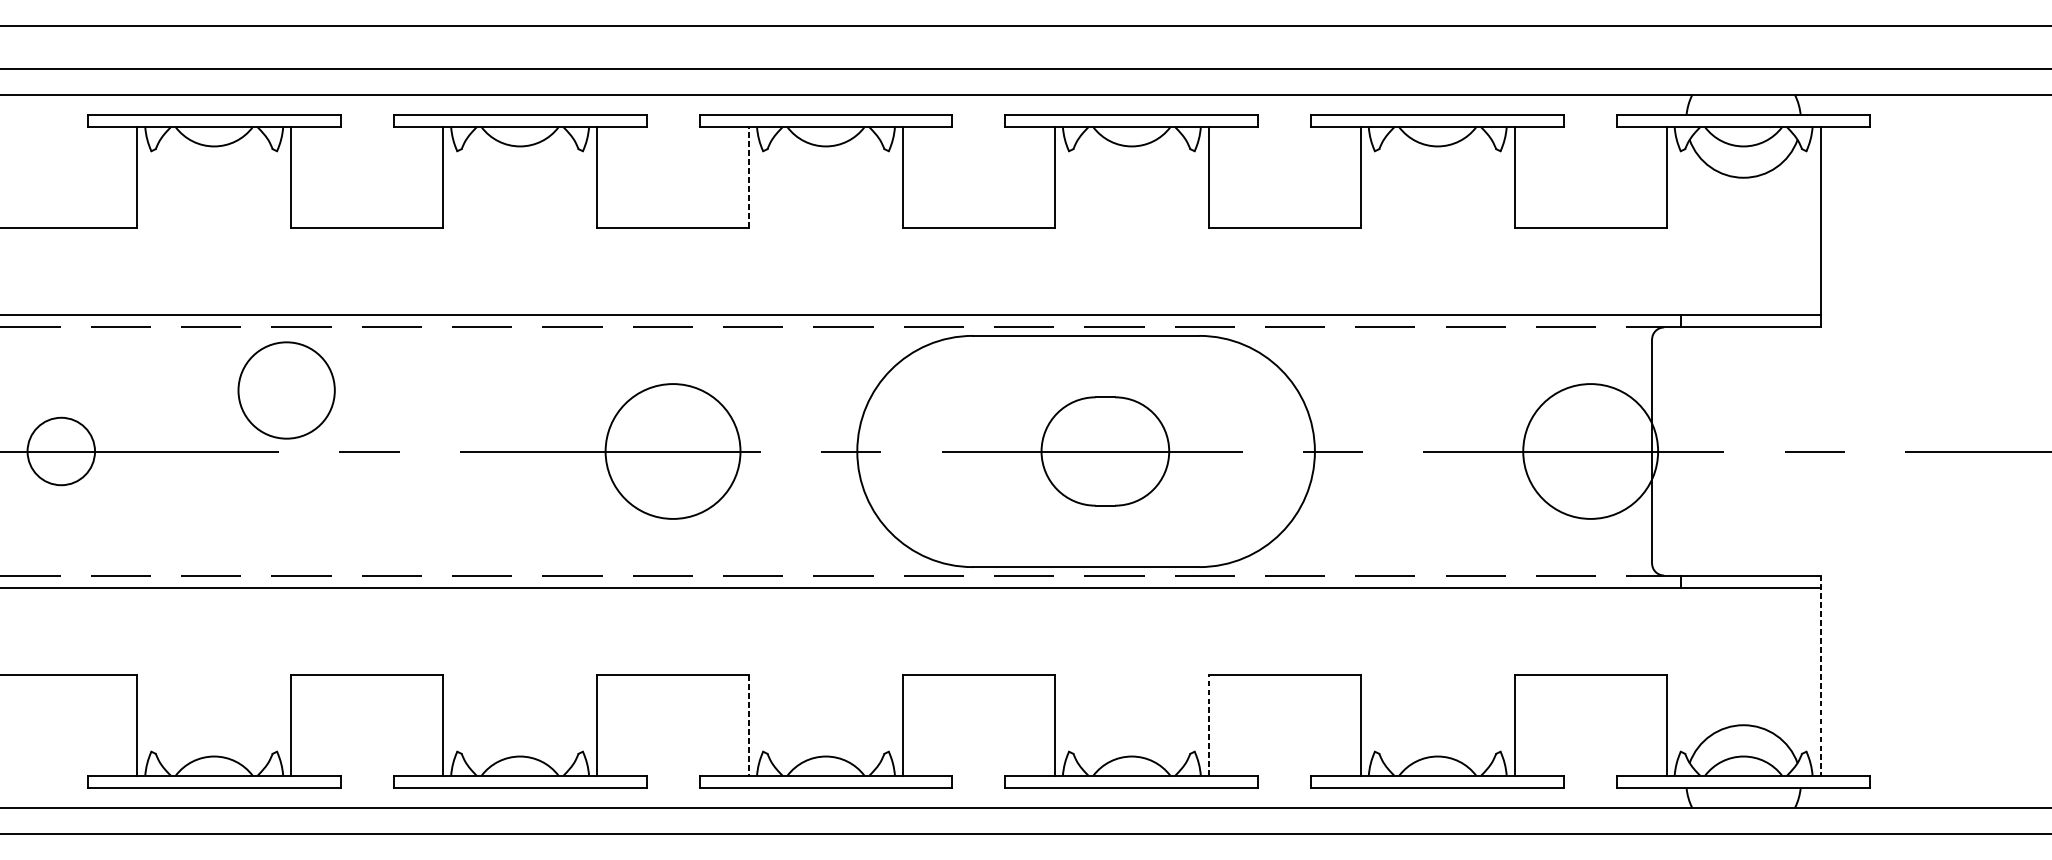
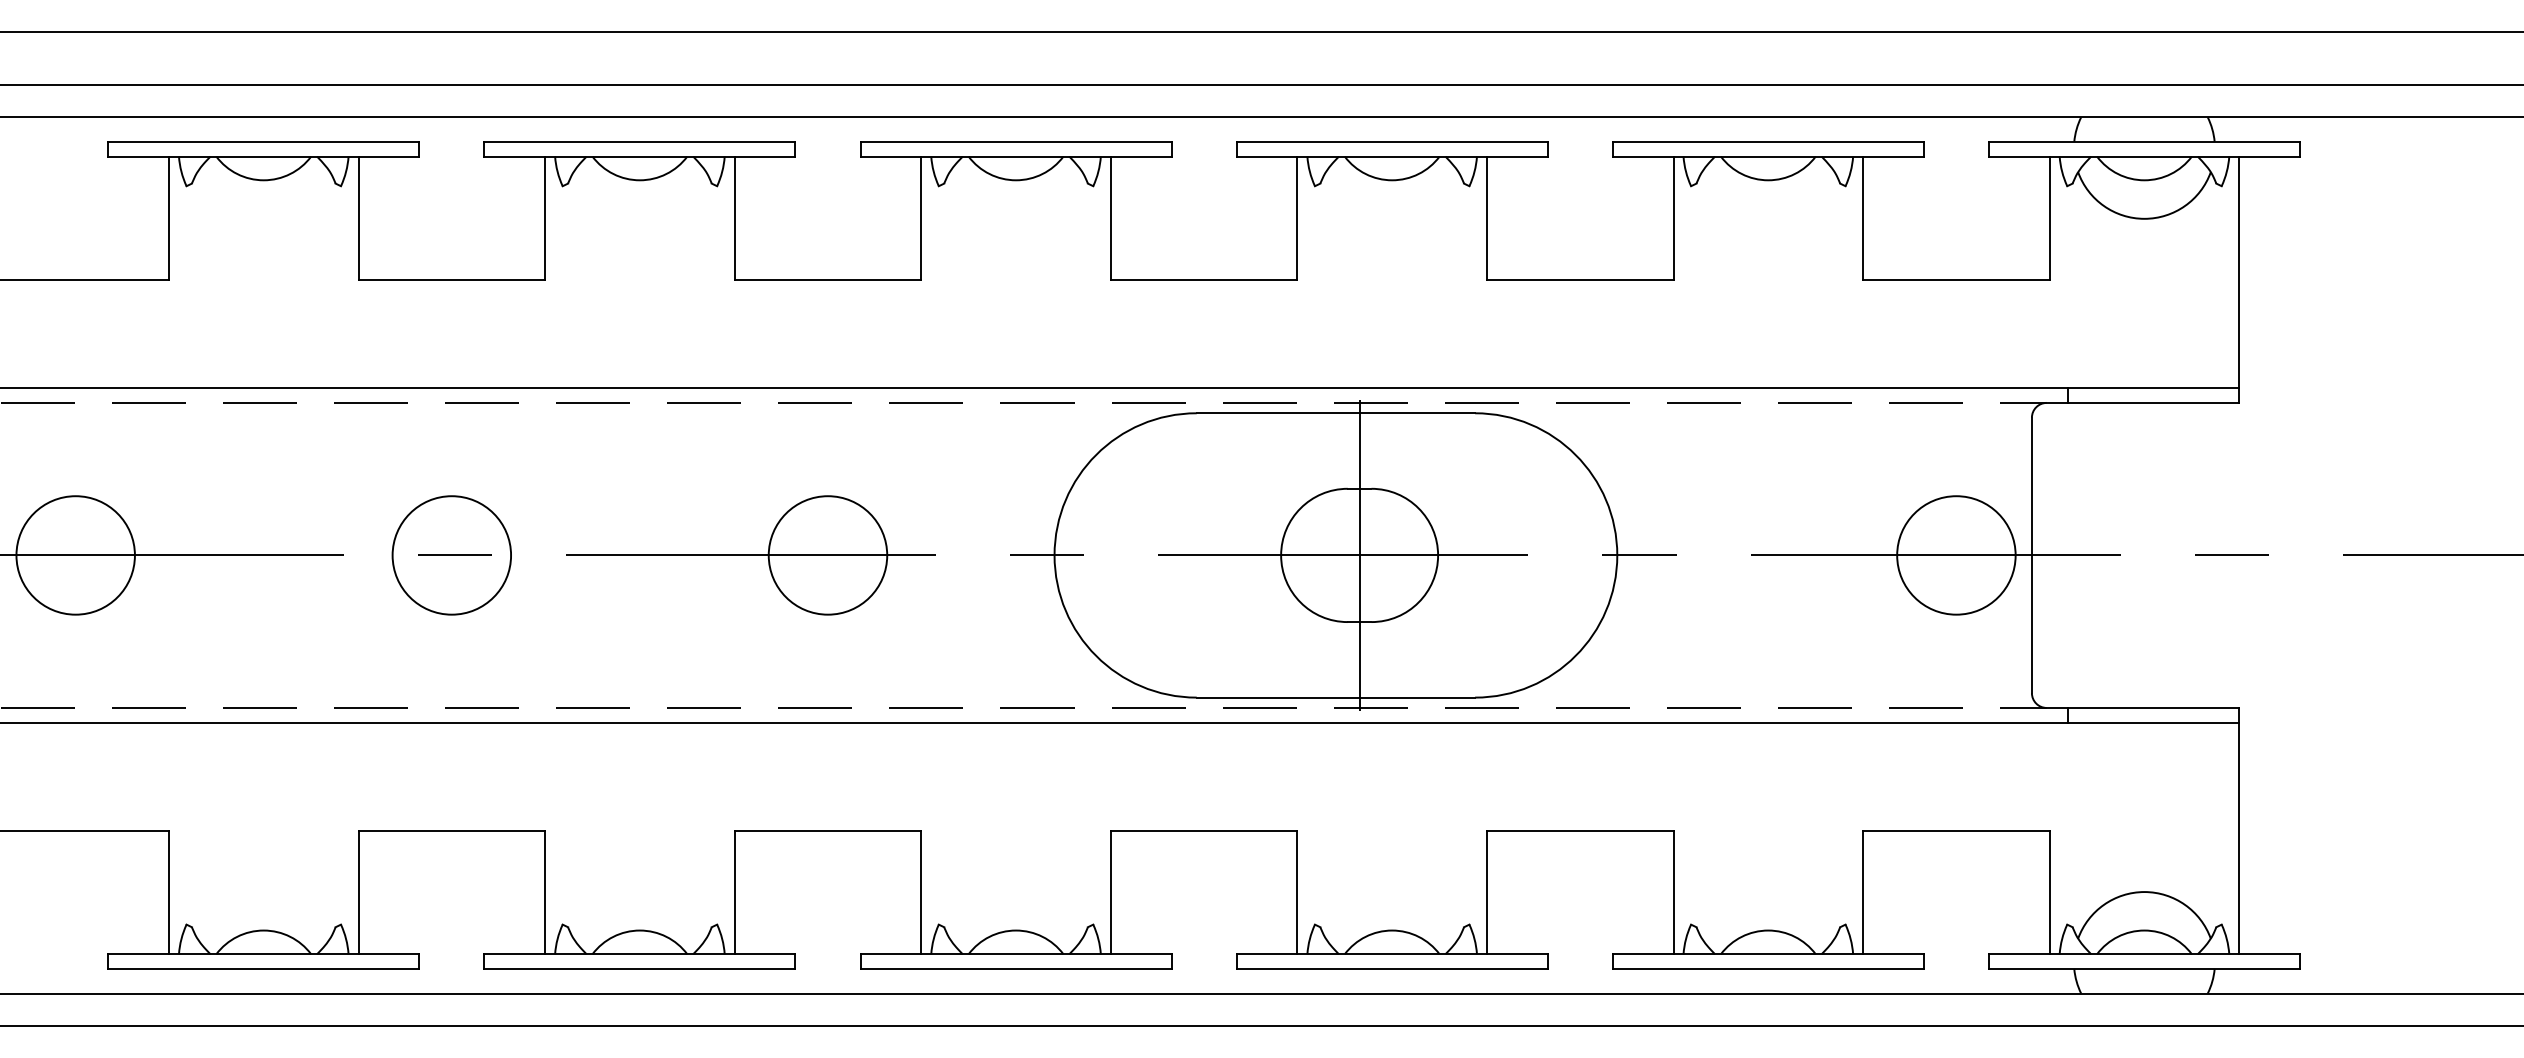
line: (749, 177) -> (921, 218), dashed -> solid
circle: (286, 390) -> (451, 555), moved
line: (1105, 450) -> (1359, 554), added
circle: (61, 451) -> (75, 555), size x1.43
circle: (672, 451) -> (827, 555), size x0.71
circle: (1590, 451) -> (1956, 555), size x0.71
line: (1820, 675) -> (2239, 831), dashed -> solid
line: (749, 725) -> (921, 892), dashed -> solid
line: (1208, 725) -> (1486, 892), dashed -> solid

